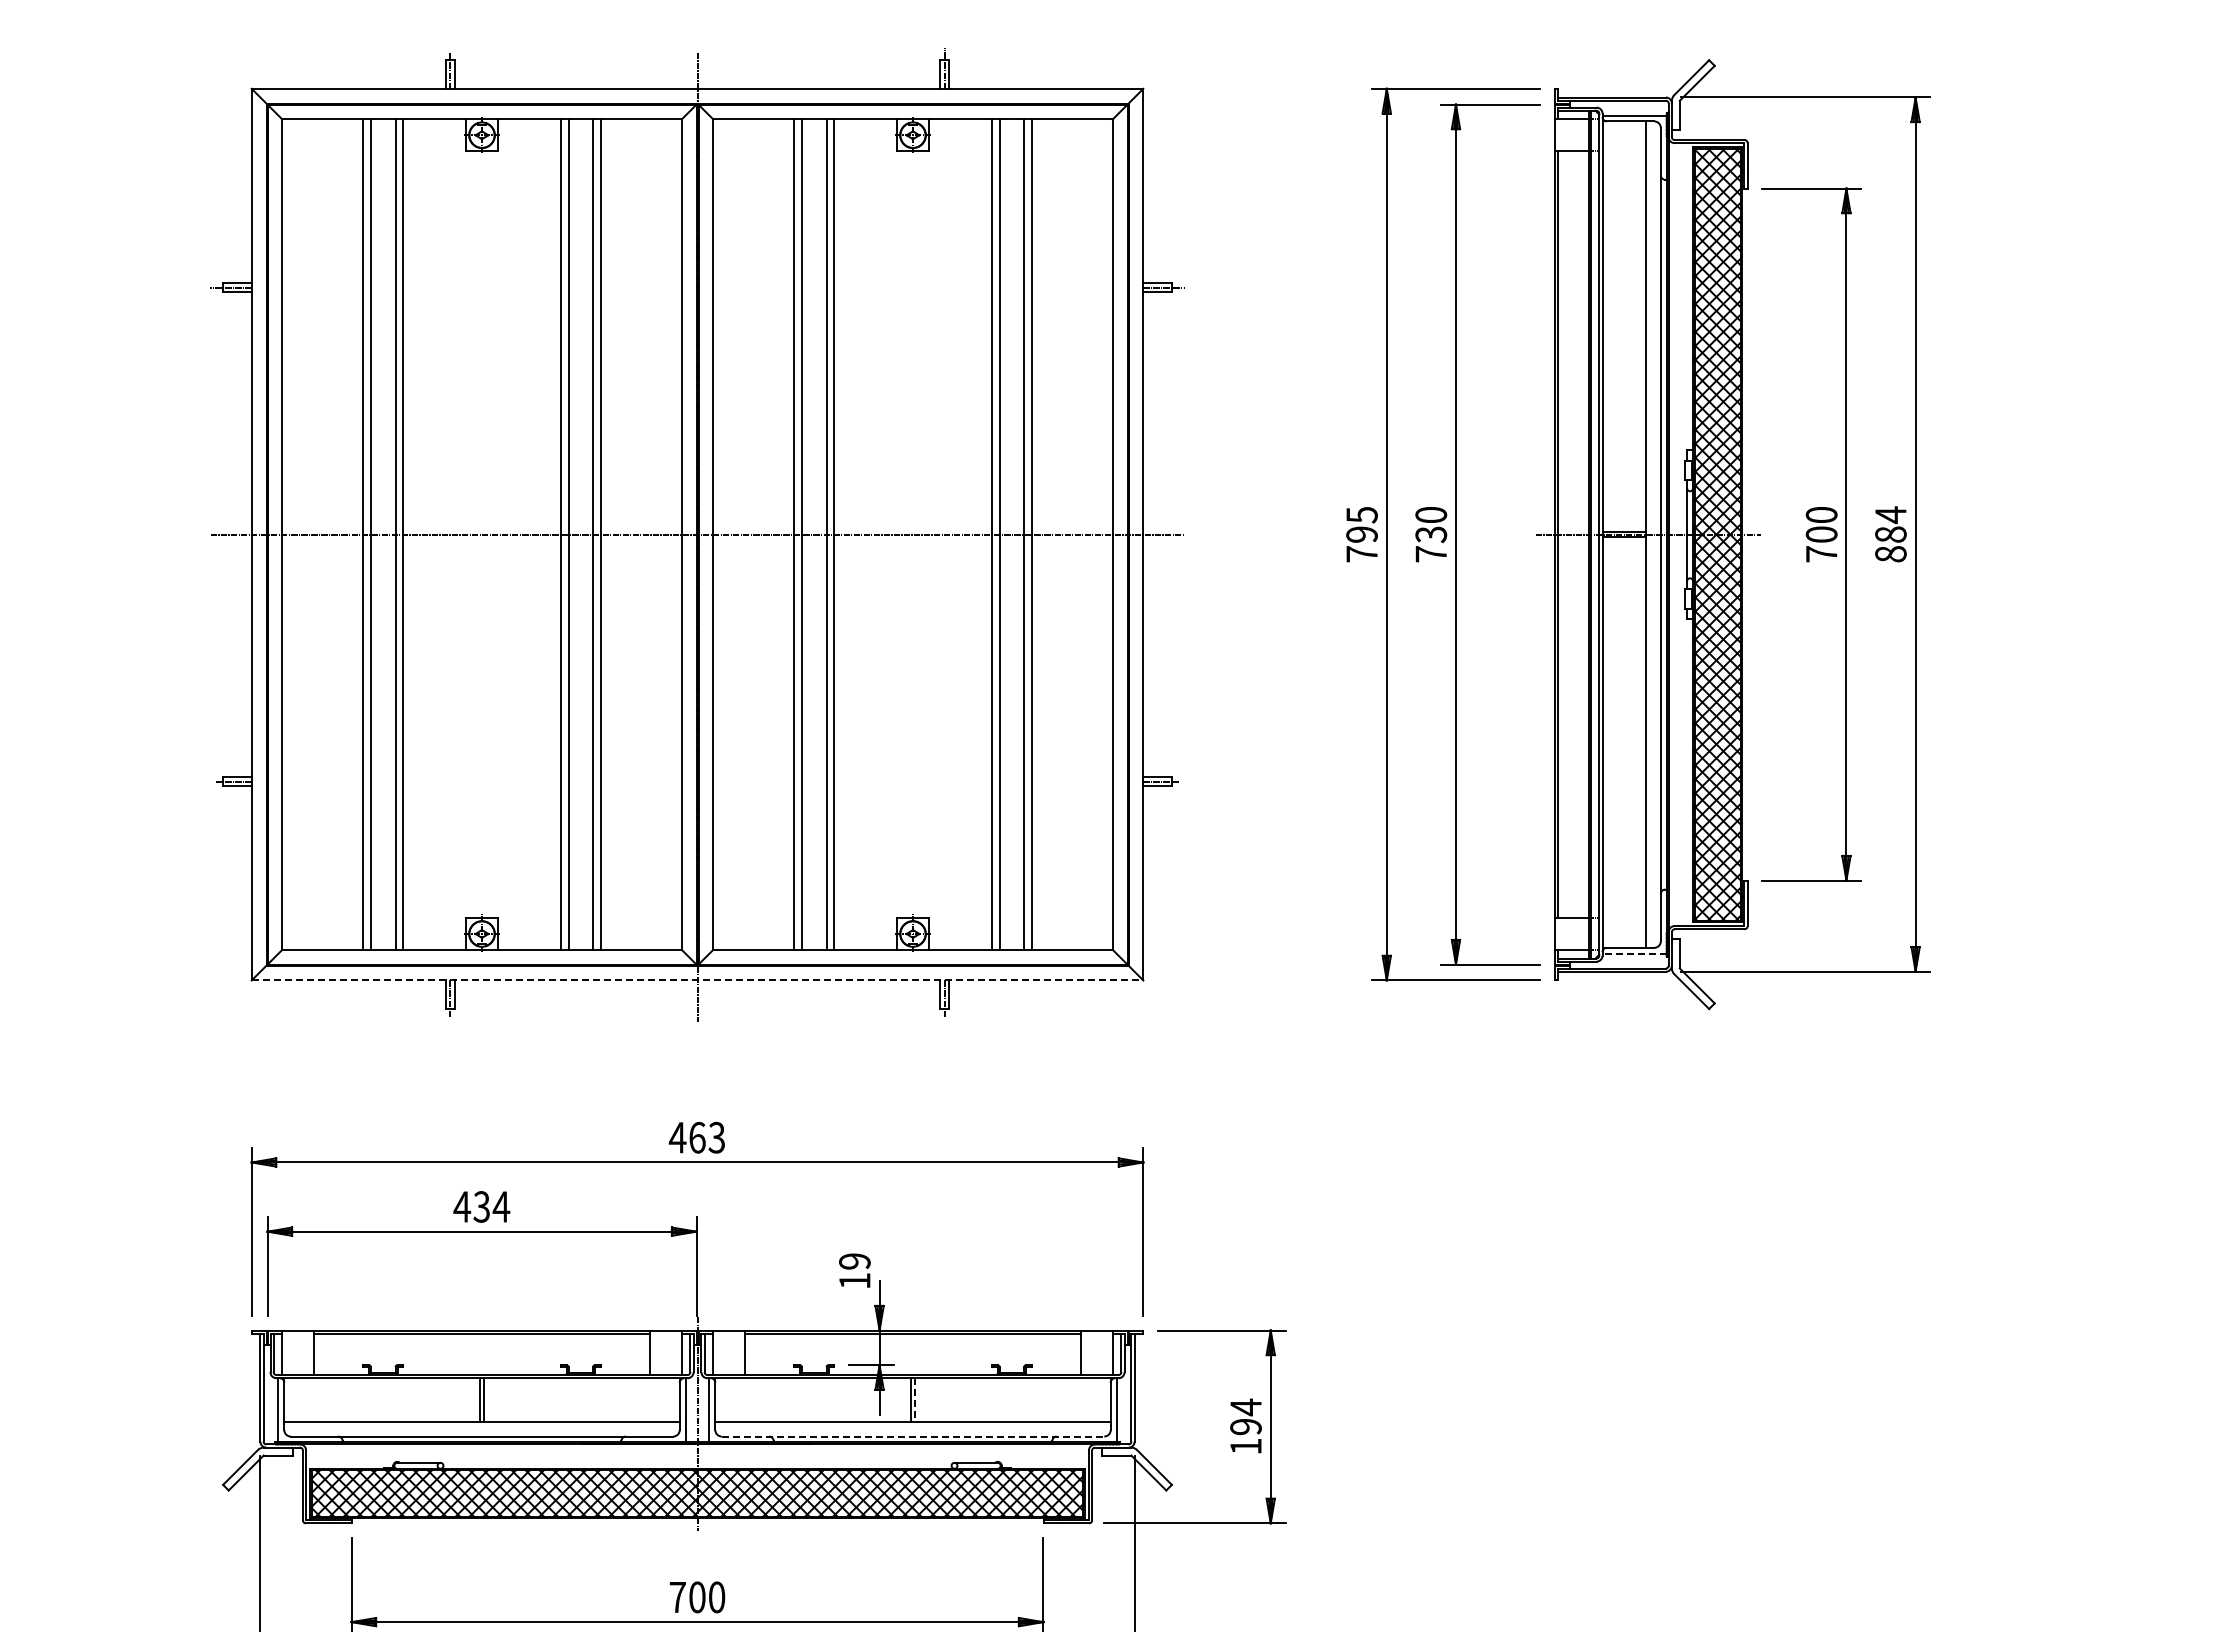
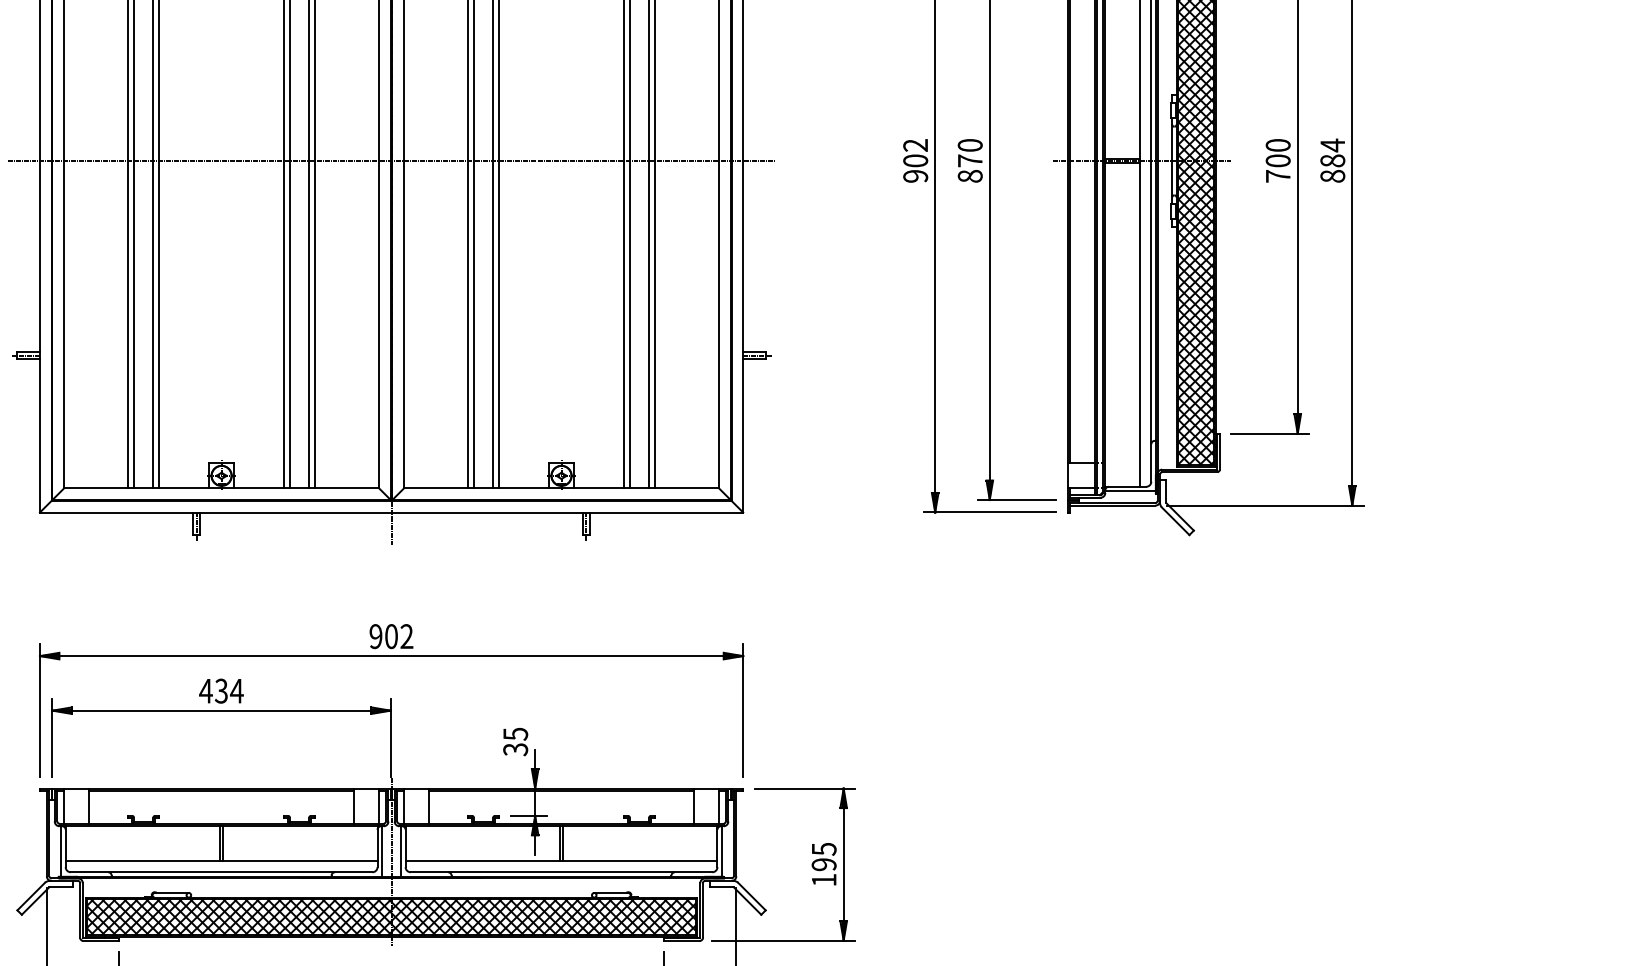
text: (1361, 534) -> (915, 160), 795 -> 902
text: (1431, 544) -> (970, 168), 730 -> 870
line: (1634, 953) -> (1130, 491), dashed -> solid
line: (697, 980) -> (391, 512), dashed -> solid
text: (696, 1137) -> (390, 636), 463 -> 902
text: (854, 1271) -> (515, 742), 19 -> 35
line: (915, 1399) -> (563, 843), dashed -> solid
text: (1245, 1407) -> (823, 849), 194 -> 195
line: (913, 1436) -> (561, 872), dashed -> solid

